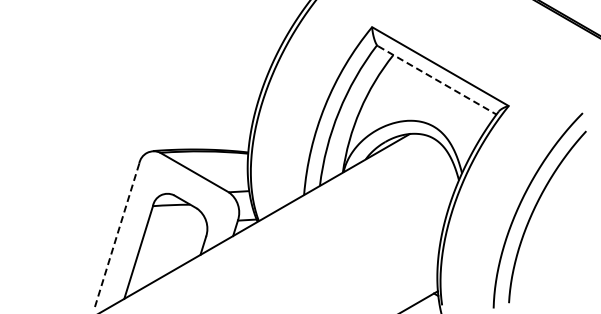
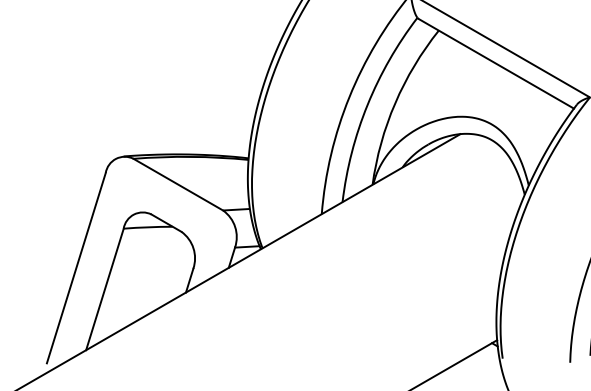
line: (437, 80) -> (496, 63), dashed -> solid
line: (116, 236) -> (75, 268), dashed -> solid

